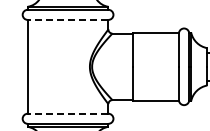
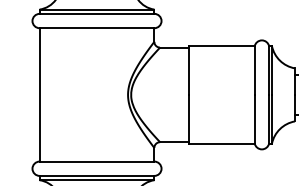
line: (67, 19) -> (96, 27), dashed -> solid
line: (67, 113) -> (96, 161), dashed -> solid

